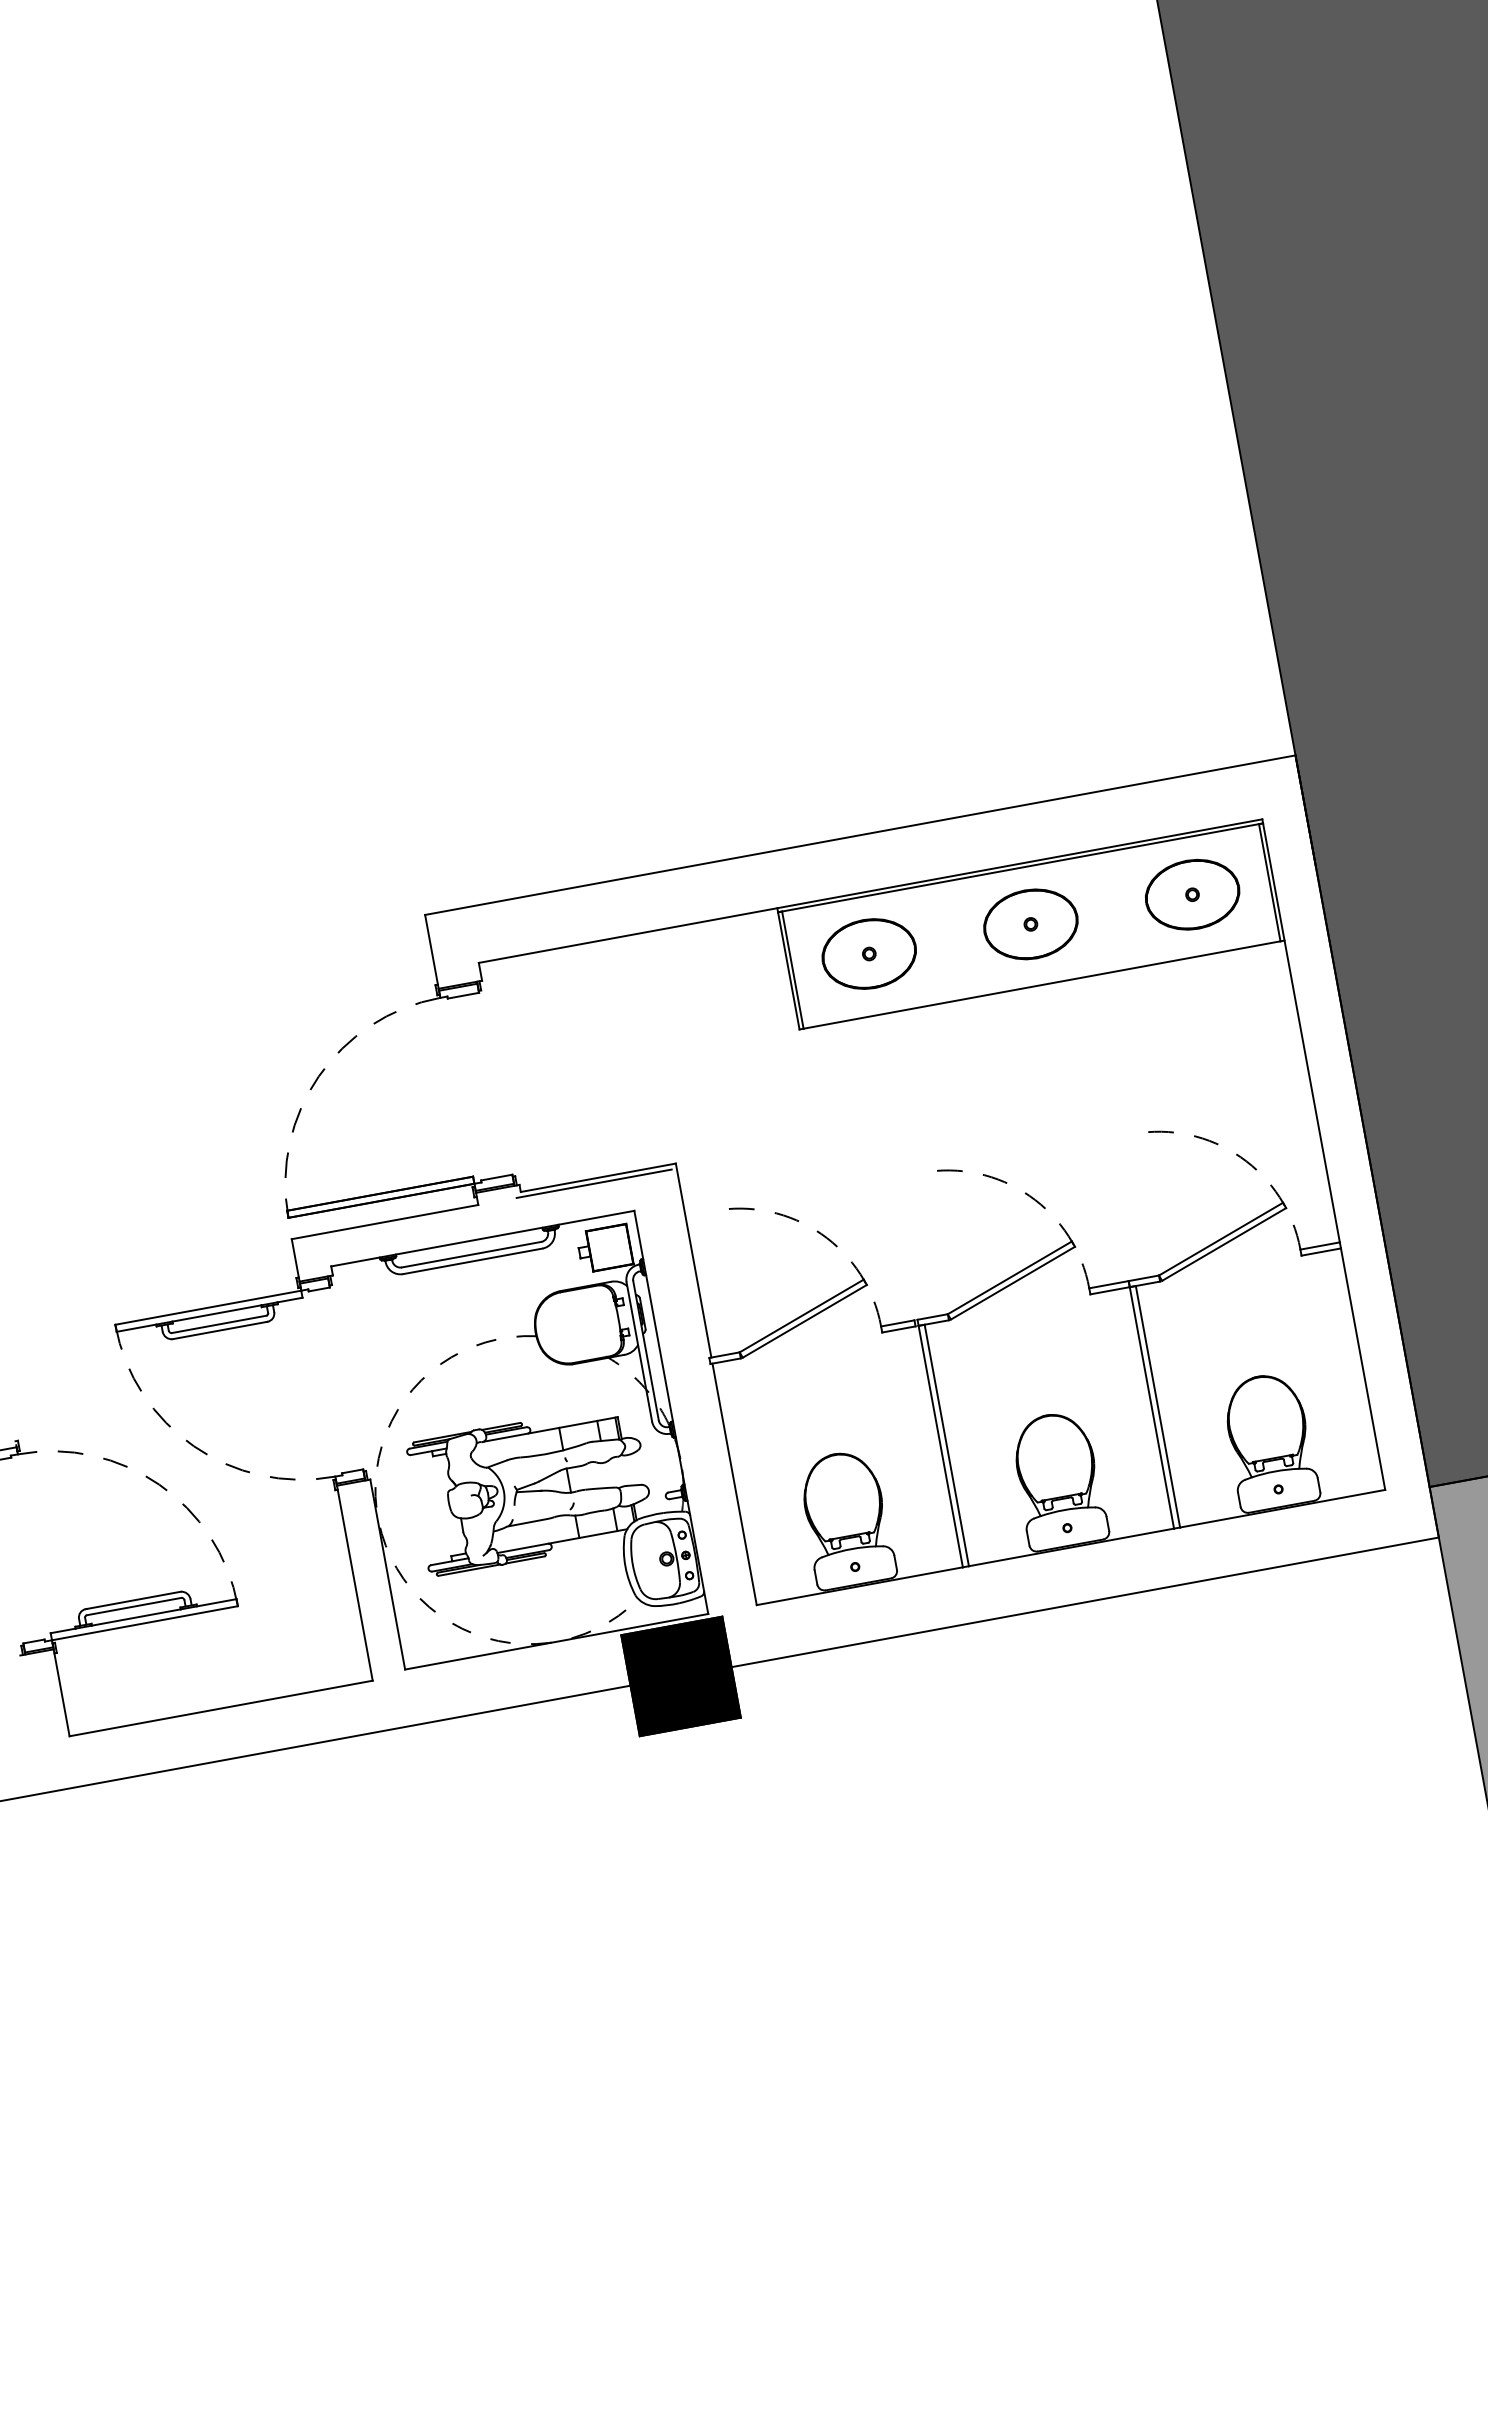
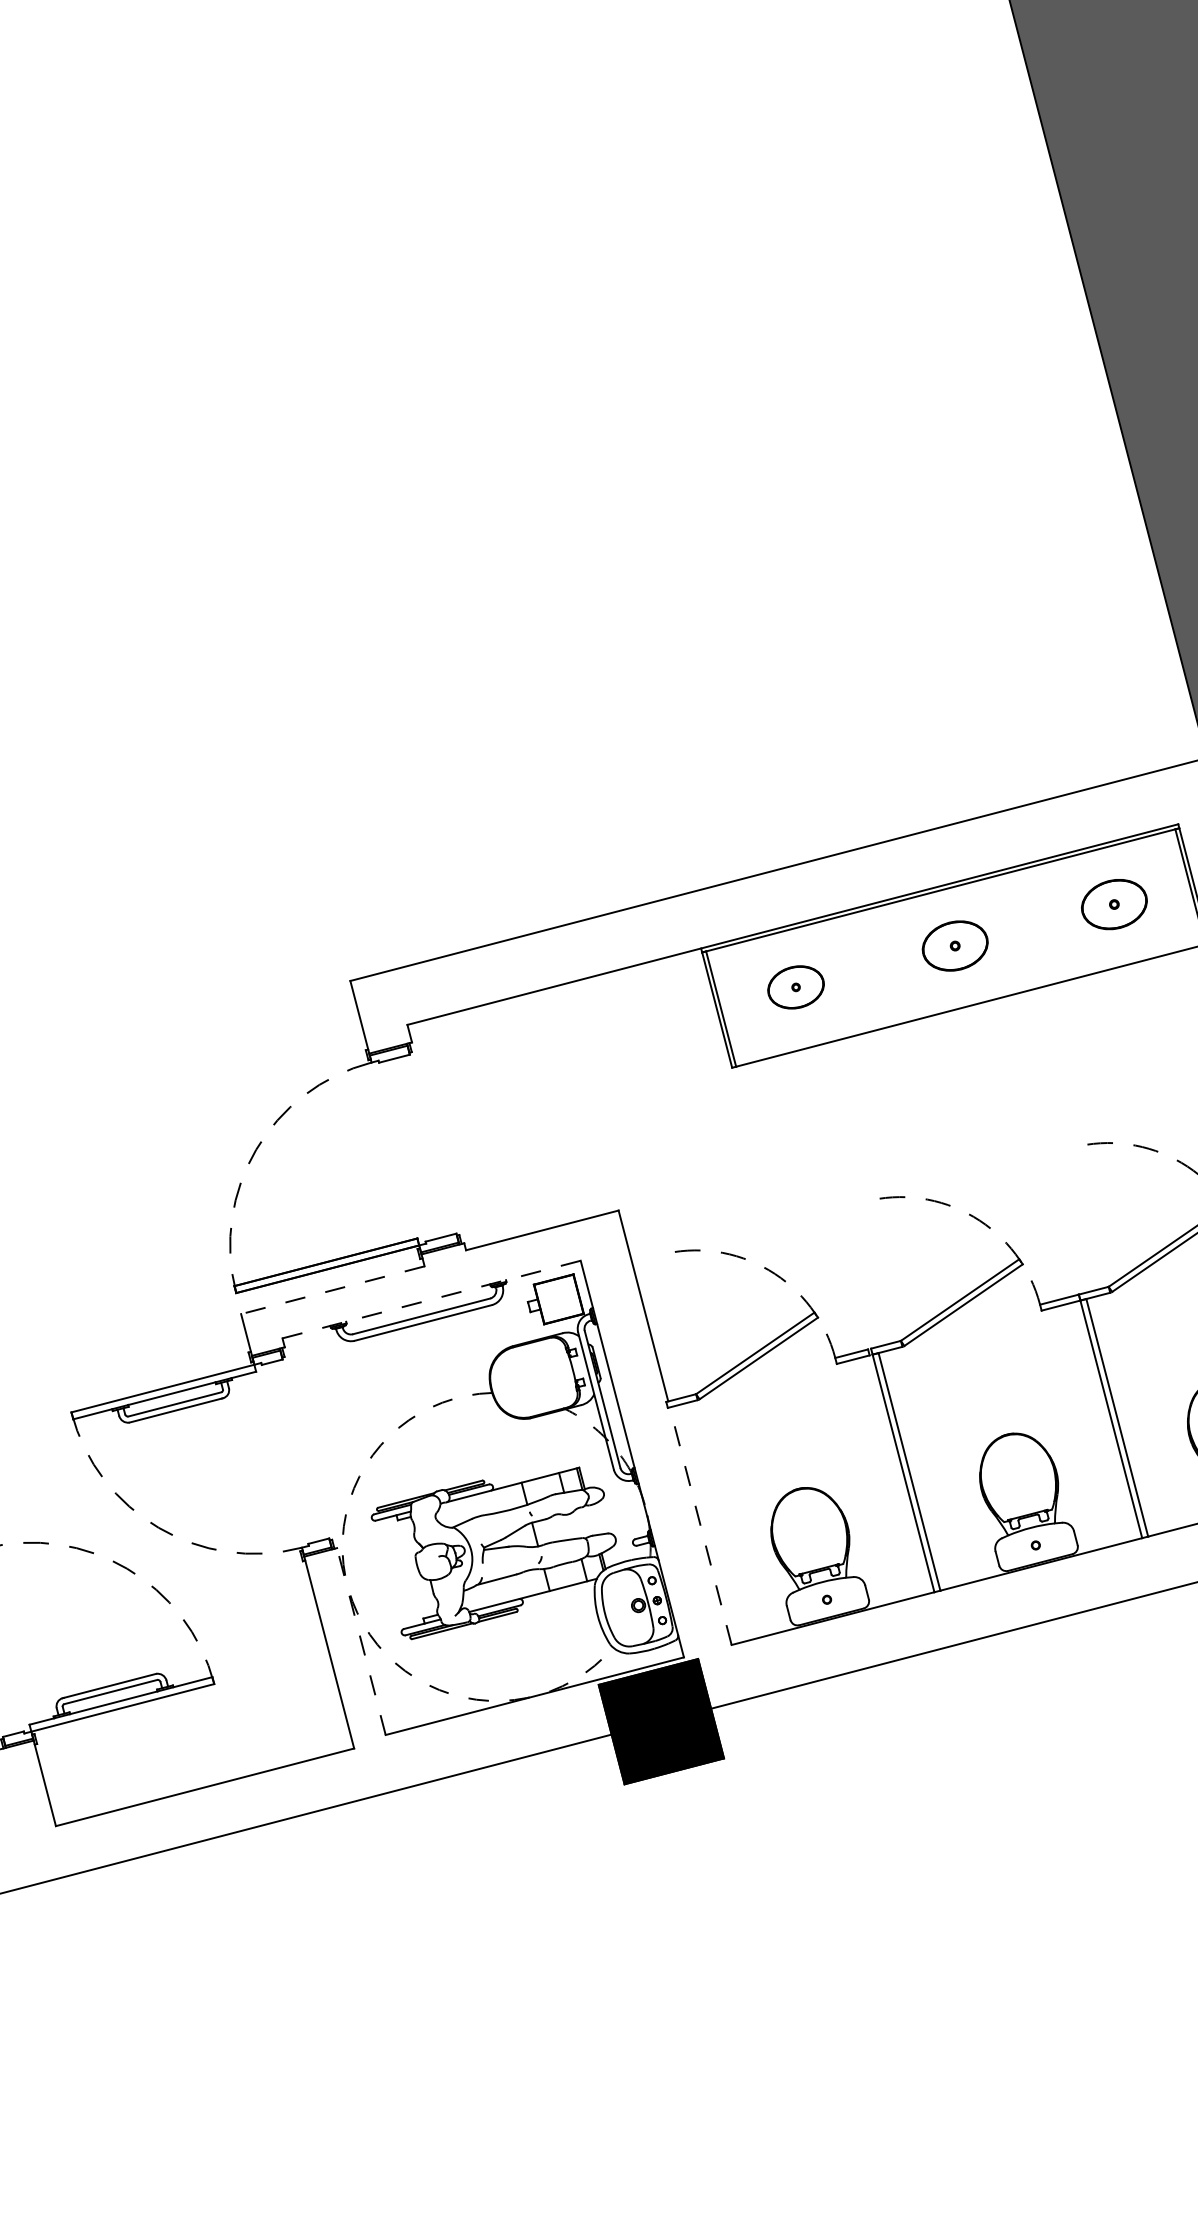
part: (1192, 894) -> (1114, 904), size x0.7
part: (1030, 924) -> (954, 946), size x0.7
part: (868, 953) -> (795, 986), size x0.6
line: (593, 1183) -> (537, 1236), removed
line: (385, 1222) -> (333, 1290), solid -> dashed
line: (483, 1238) -> (432, 1299), solid -> dashed
line: (734, 1484) -> (700, 1526), solid -> dashed
line: (387, 1574) -> (361, 1641), solid -> dashed

